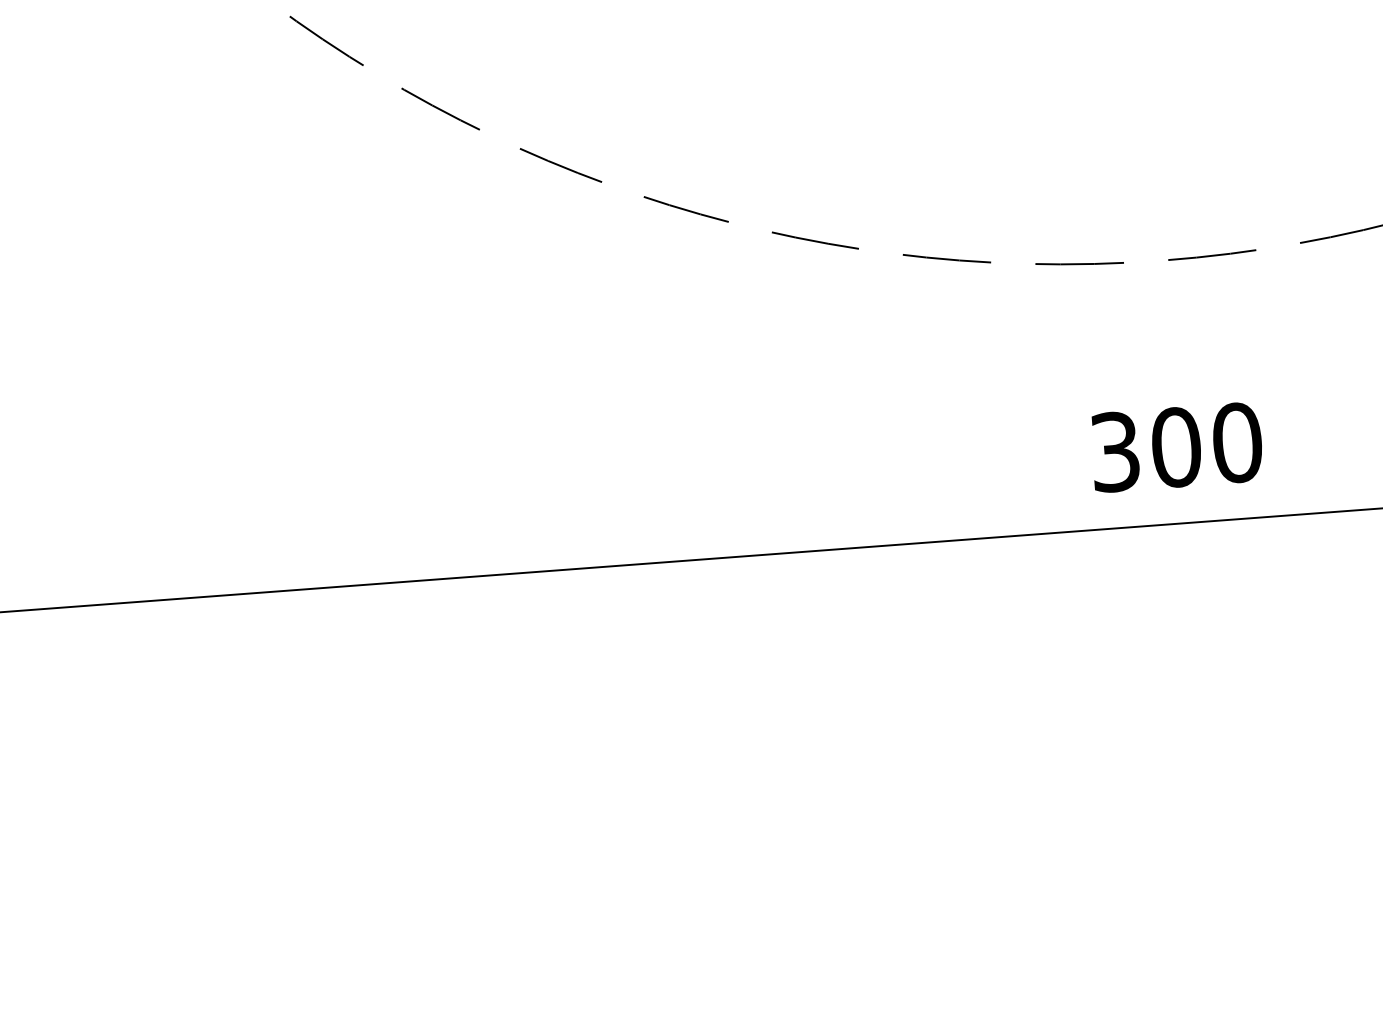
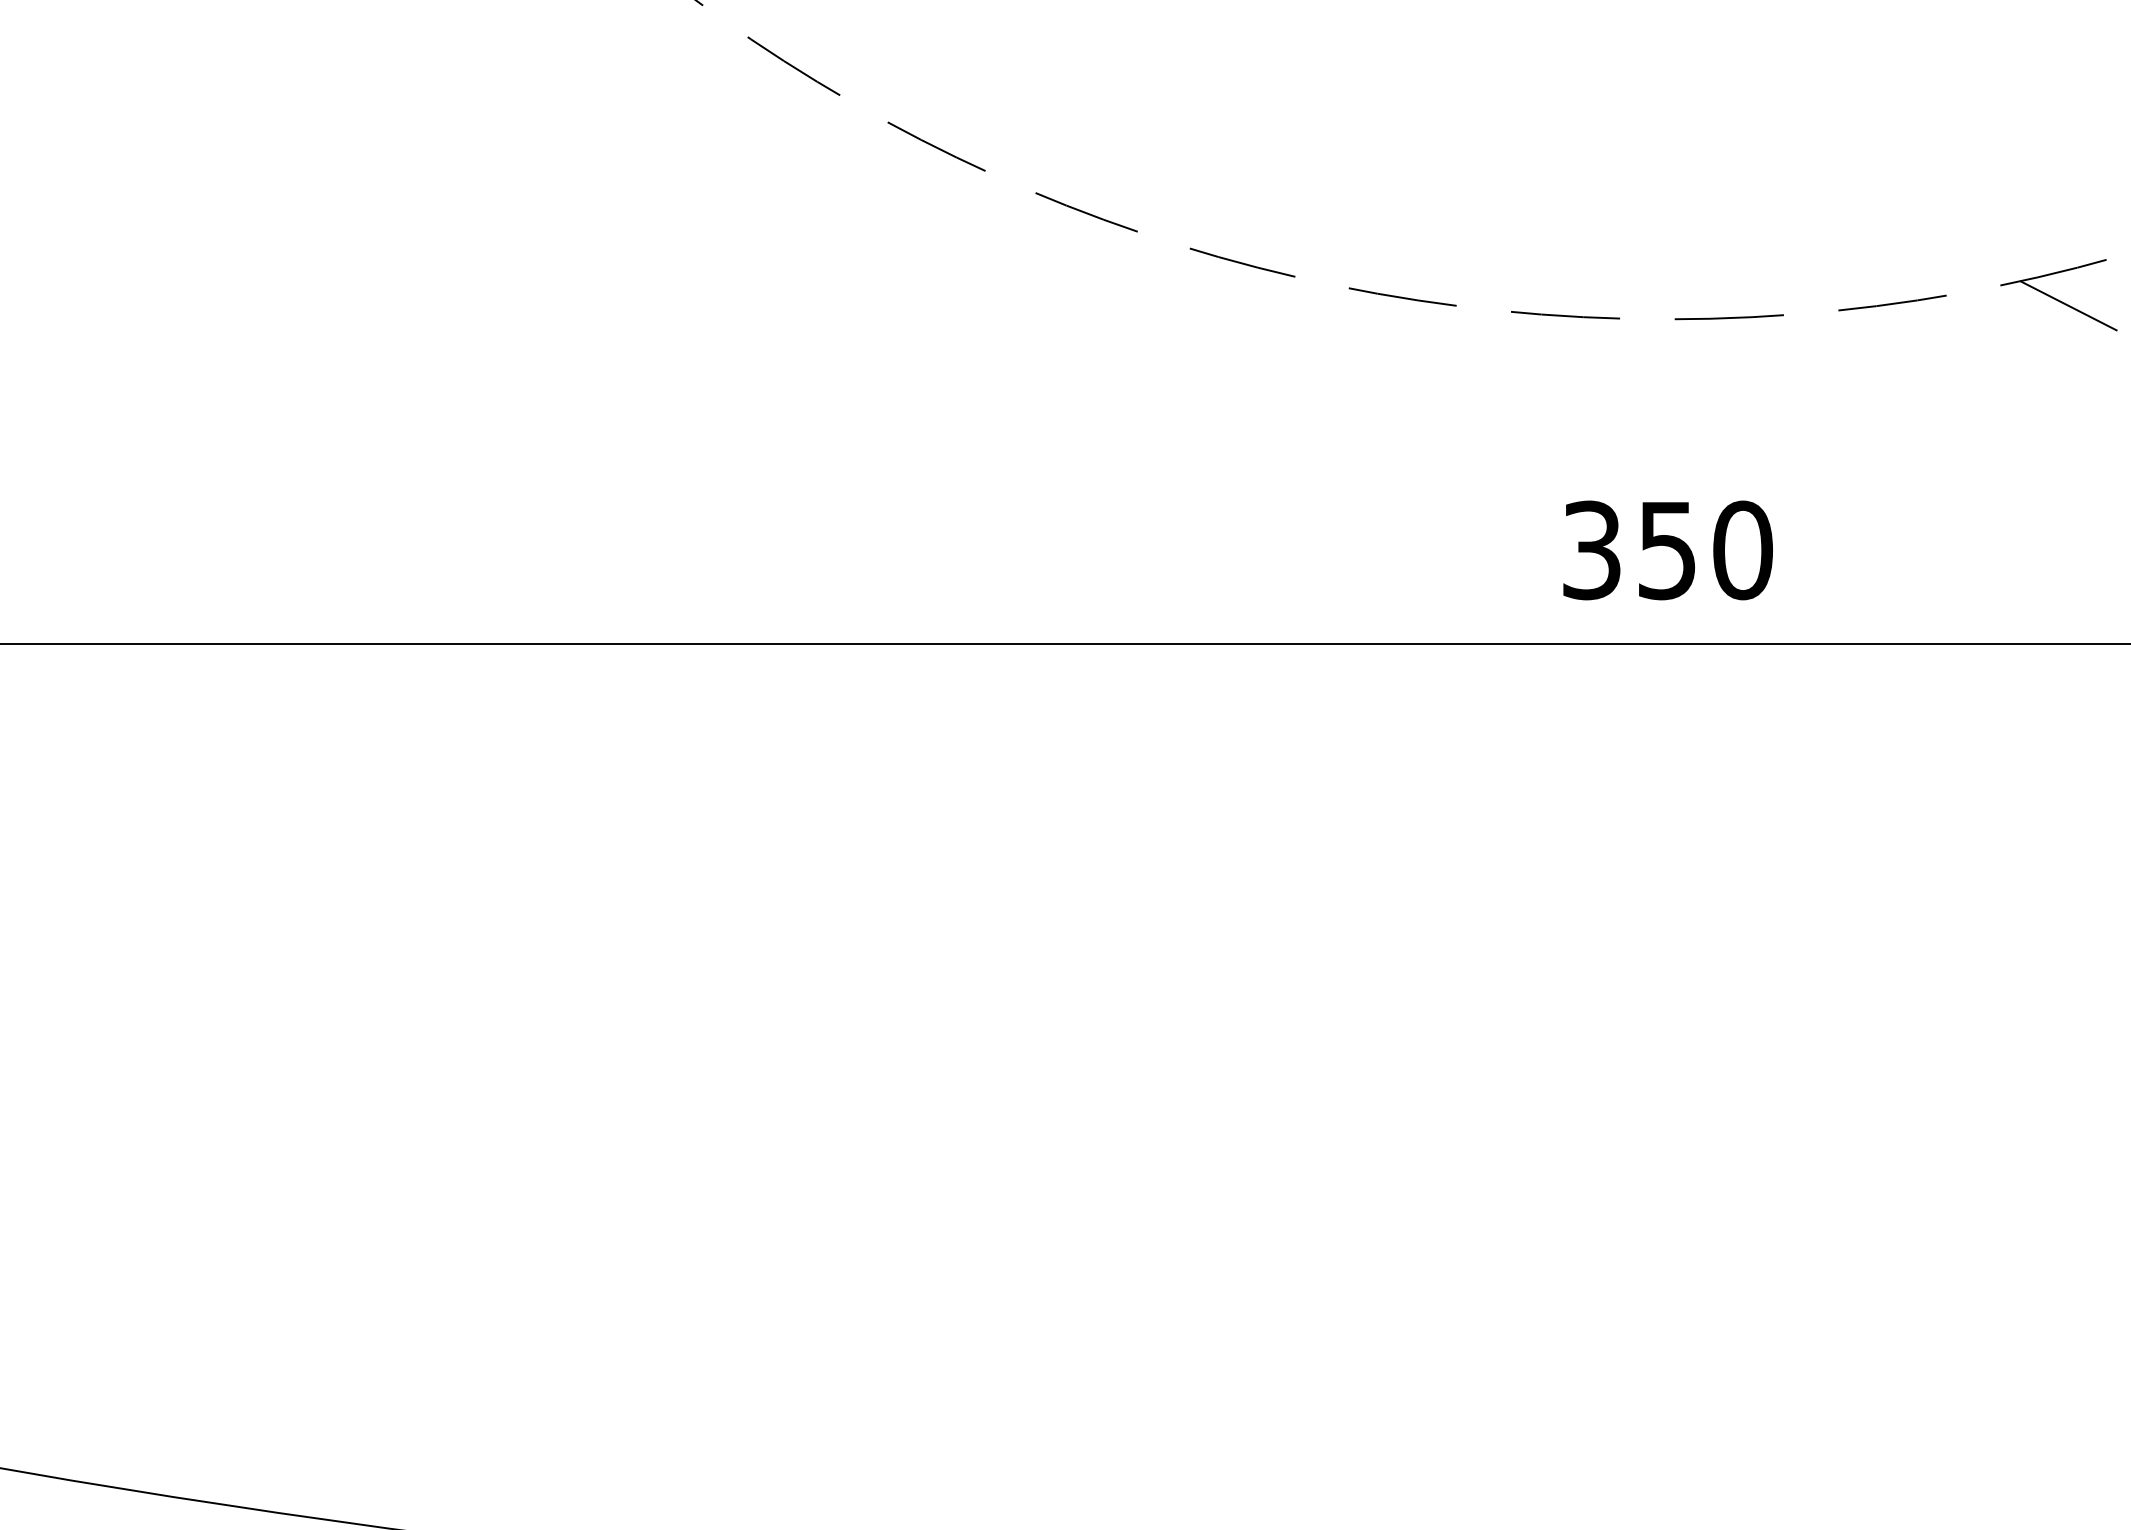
text: (1176, 447) -> (1667, 550), 300 -> 350

